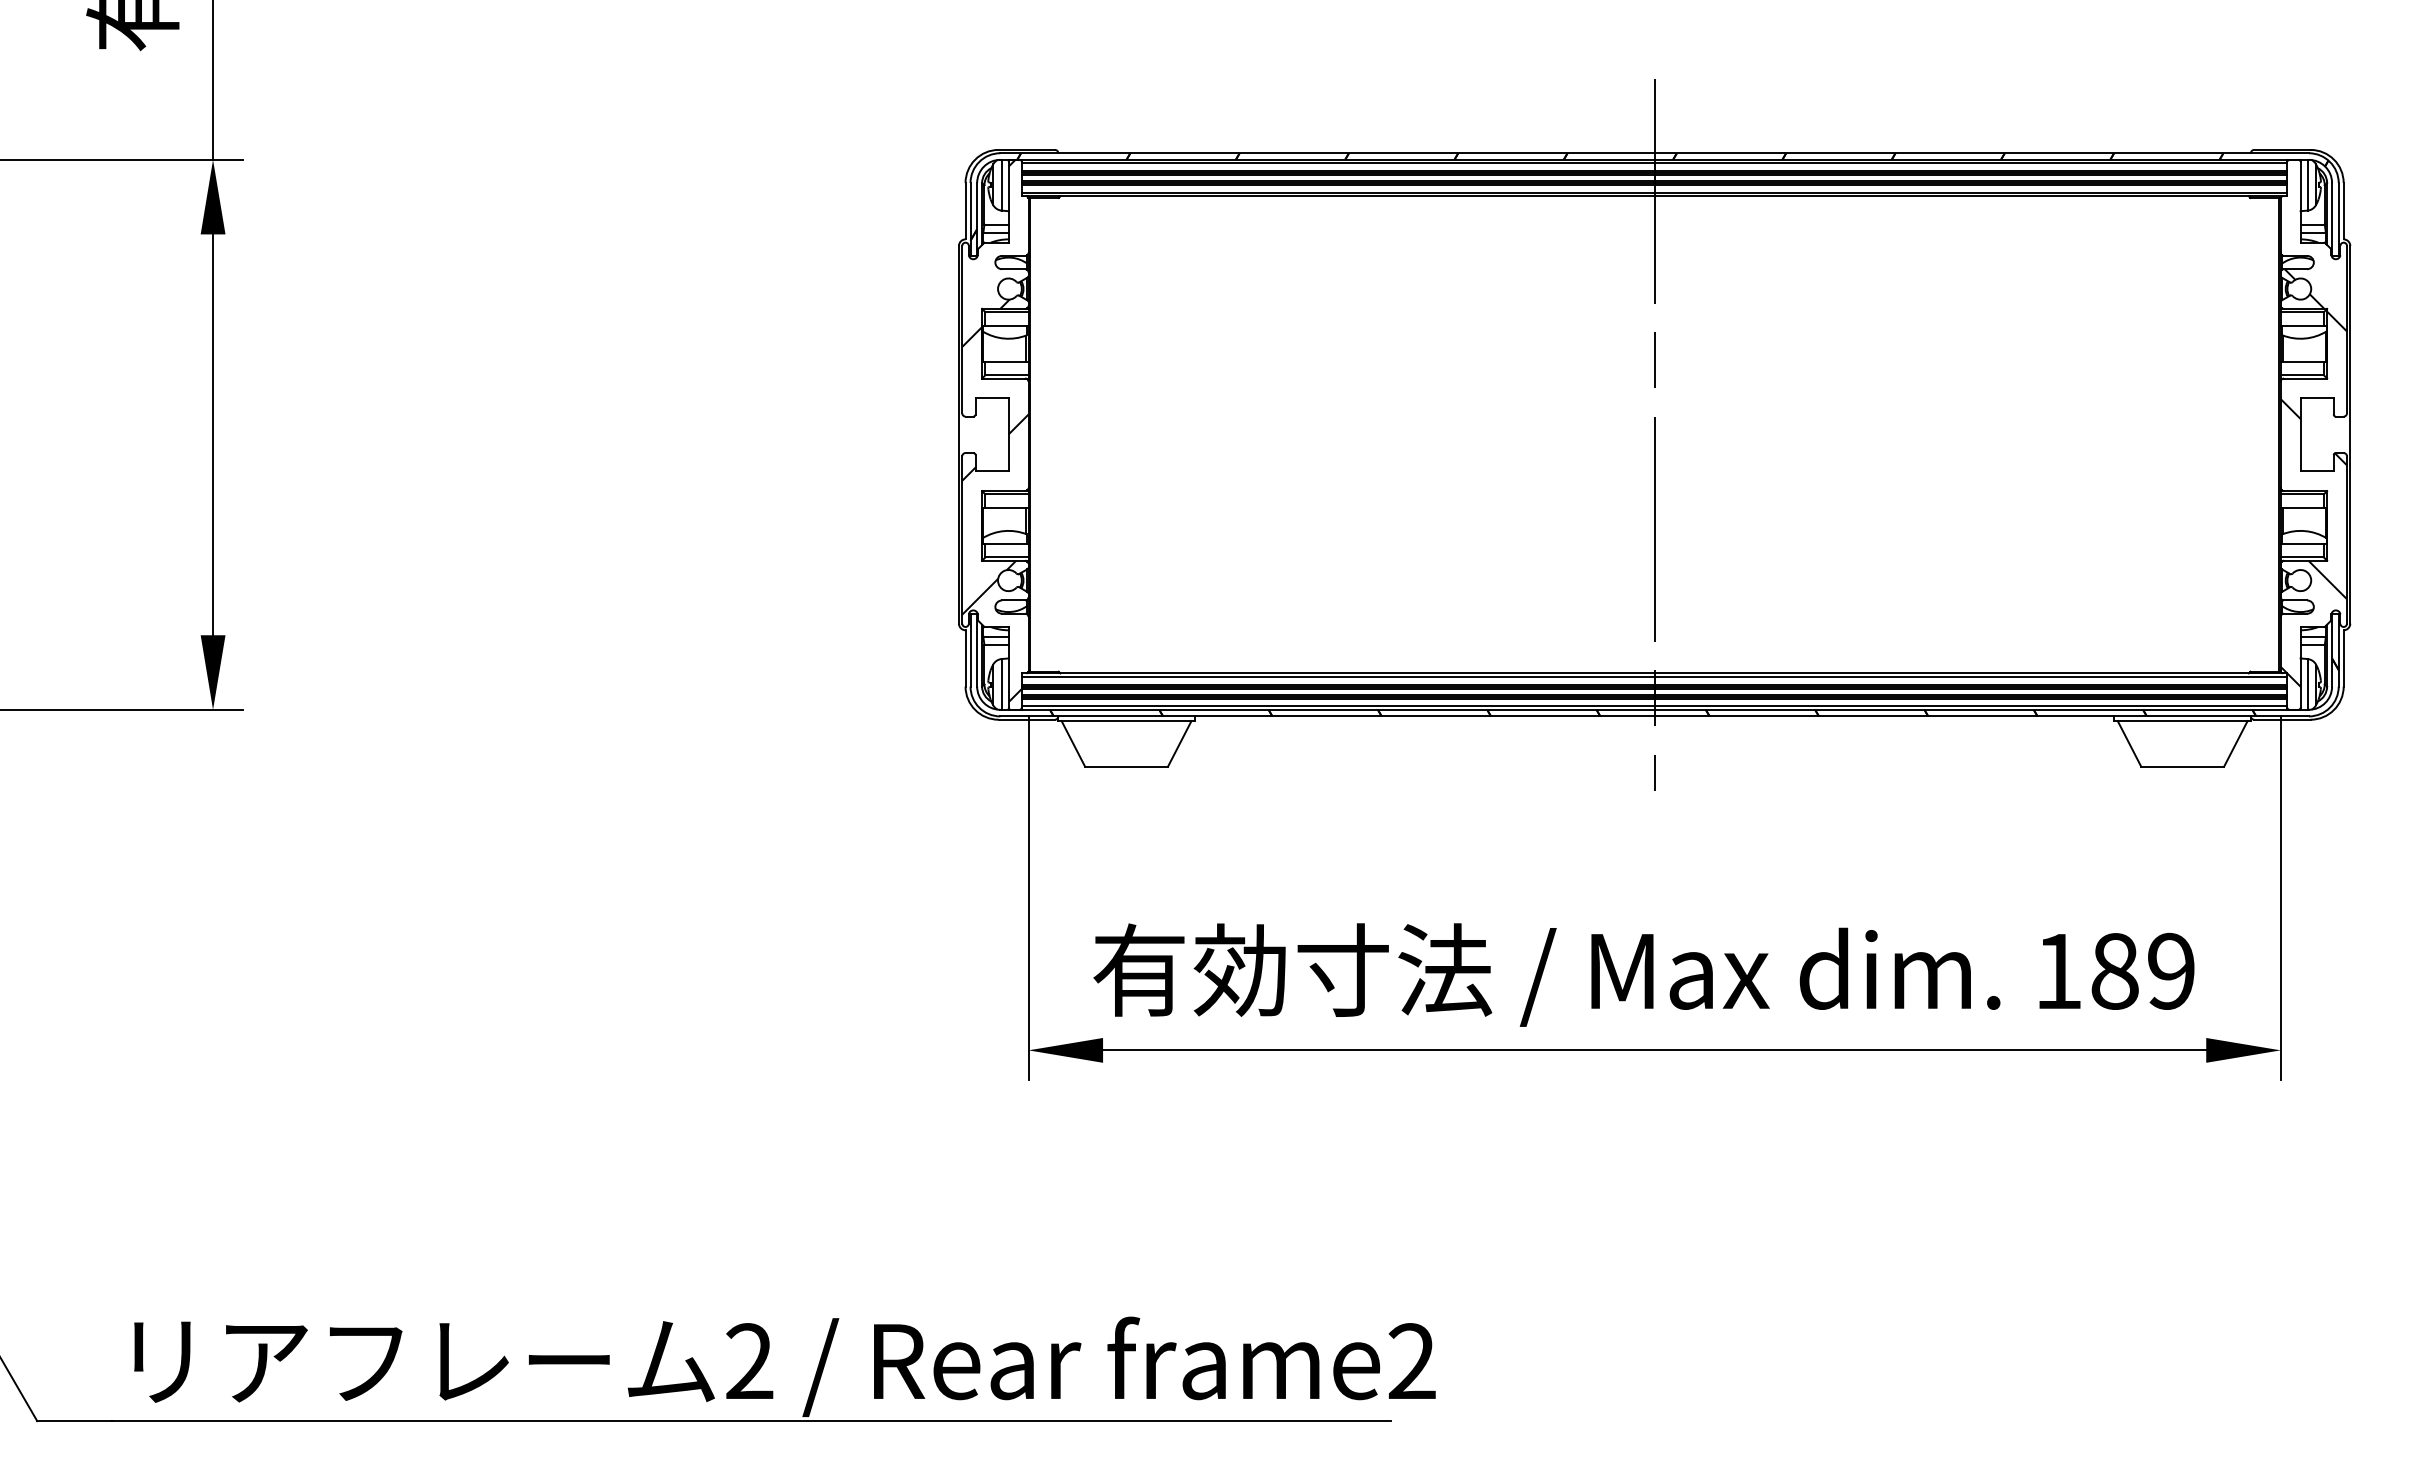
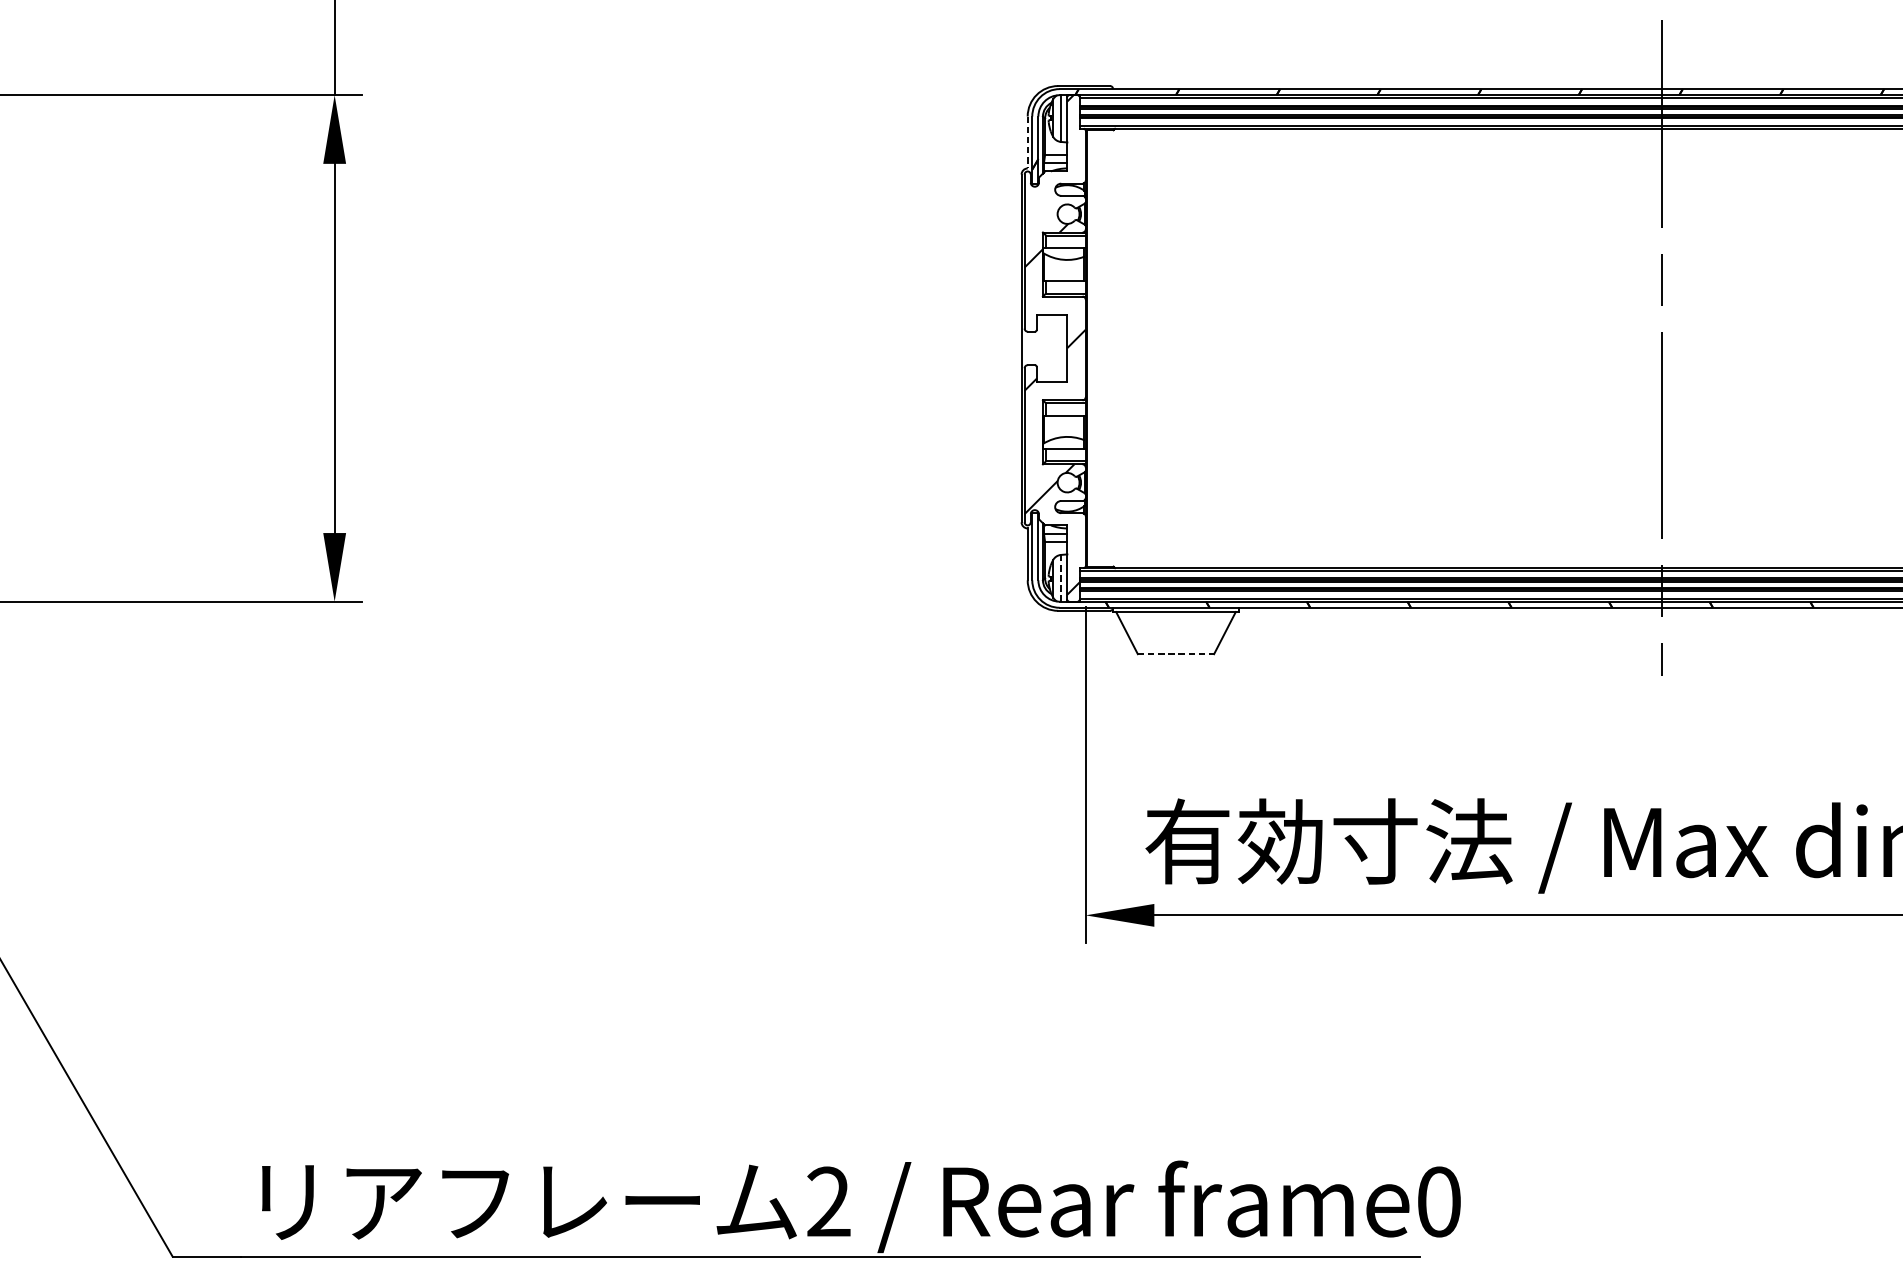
line: (965, 211) -> (1027, 142), solid -> dashed
line: (1001, 684) -> (1060, 578), solid -> dashed
line: (1127, 766) -> (1176, 653), solid -> dashed
text: (1411, 1361) -> (1438, 1201), frame2 -> frame0

